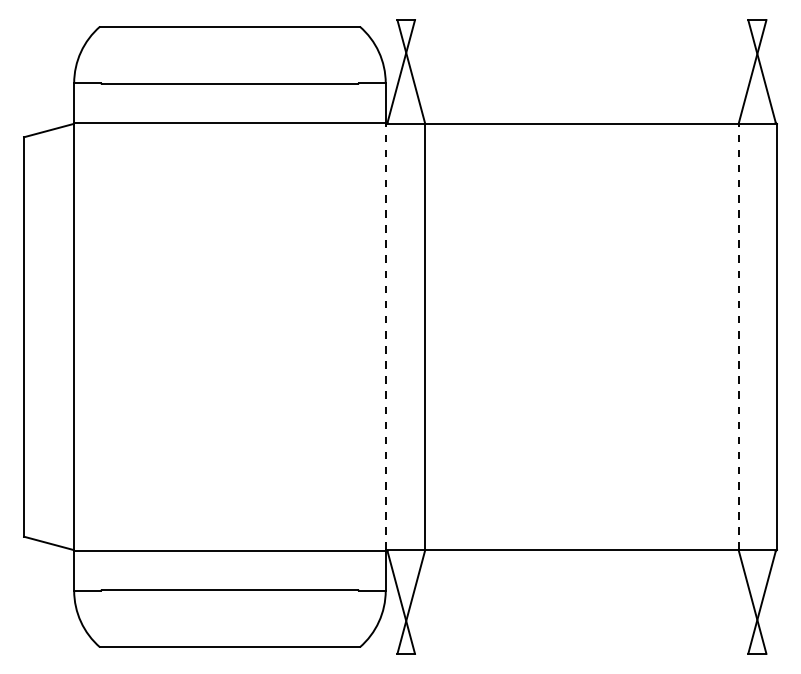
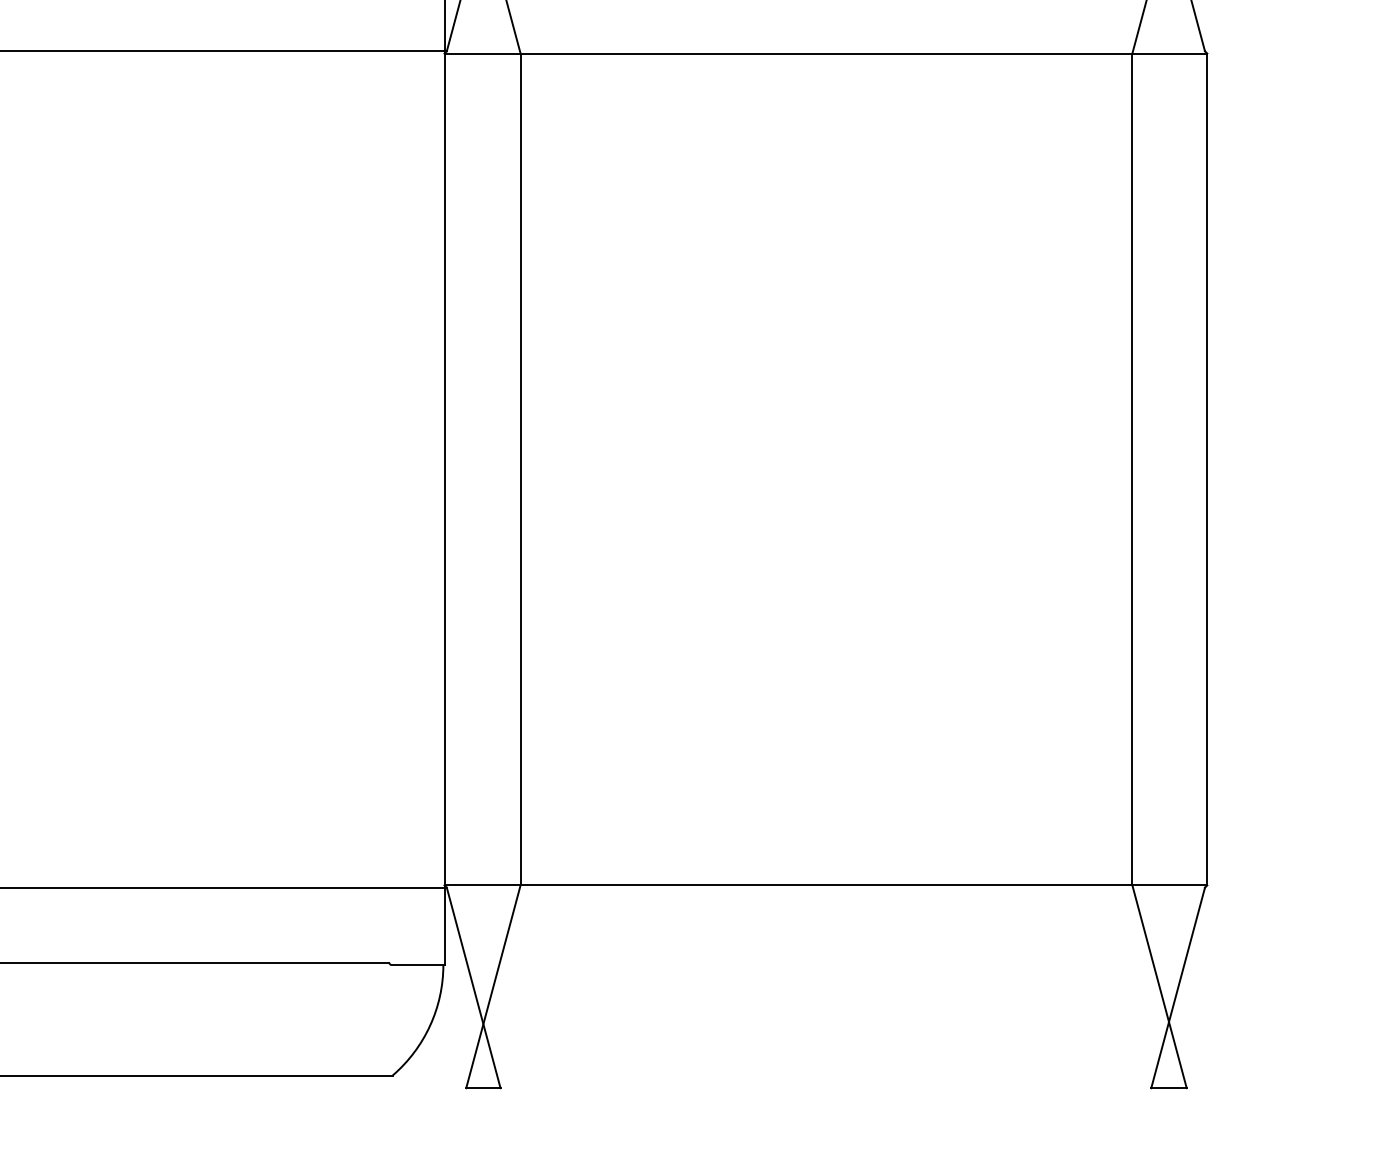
line: (386, 336) -> (444, 468), dashed -> solid
line: (738, 336) -> (1132, 468), dashed -> solid

